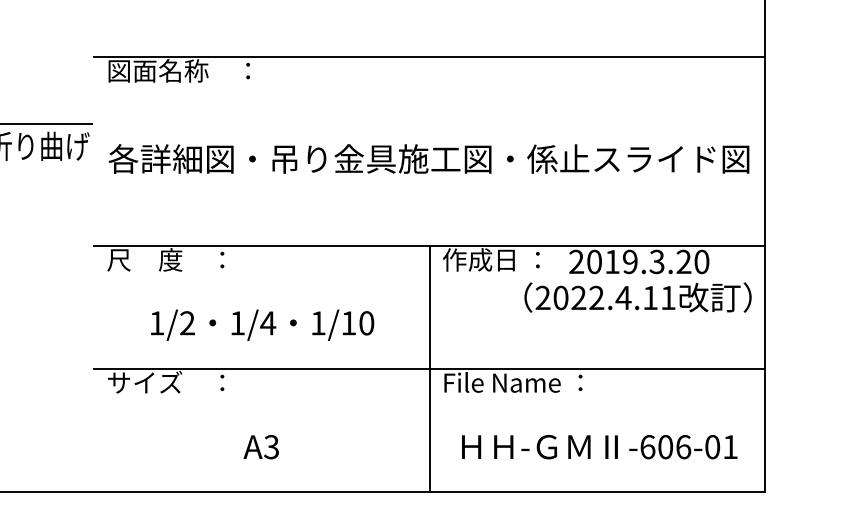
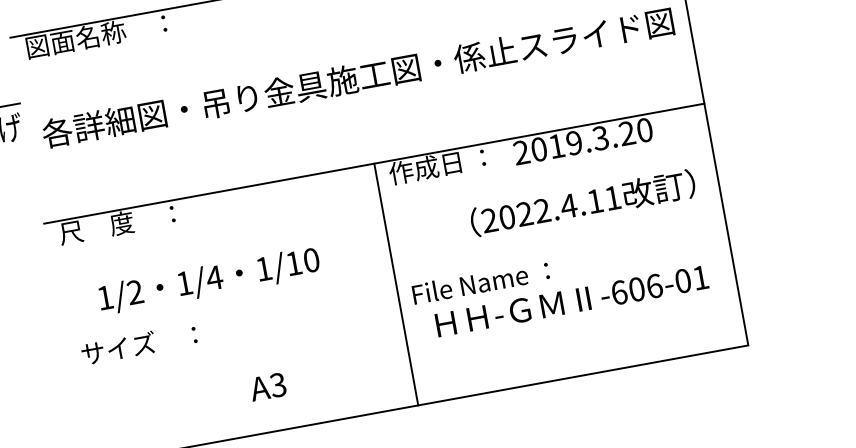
text: (637, 297) -> (582, 203), moved
text: (262, 324) -> (209, 280), moved
line: (429, 369) -> (396, 284), removed
text: (260, 447) -> (267, 387), moved
text: (599, 447) -> (571, 301), moved

